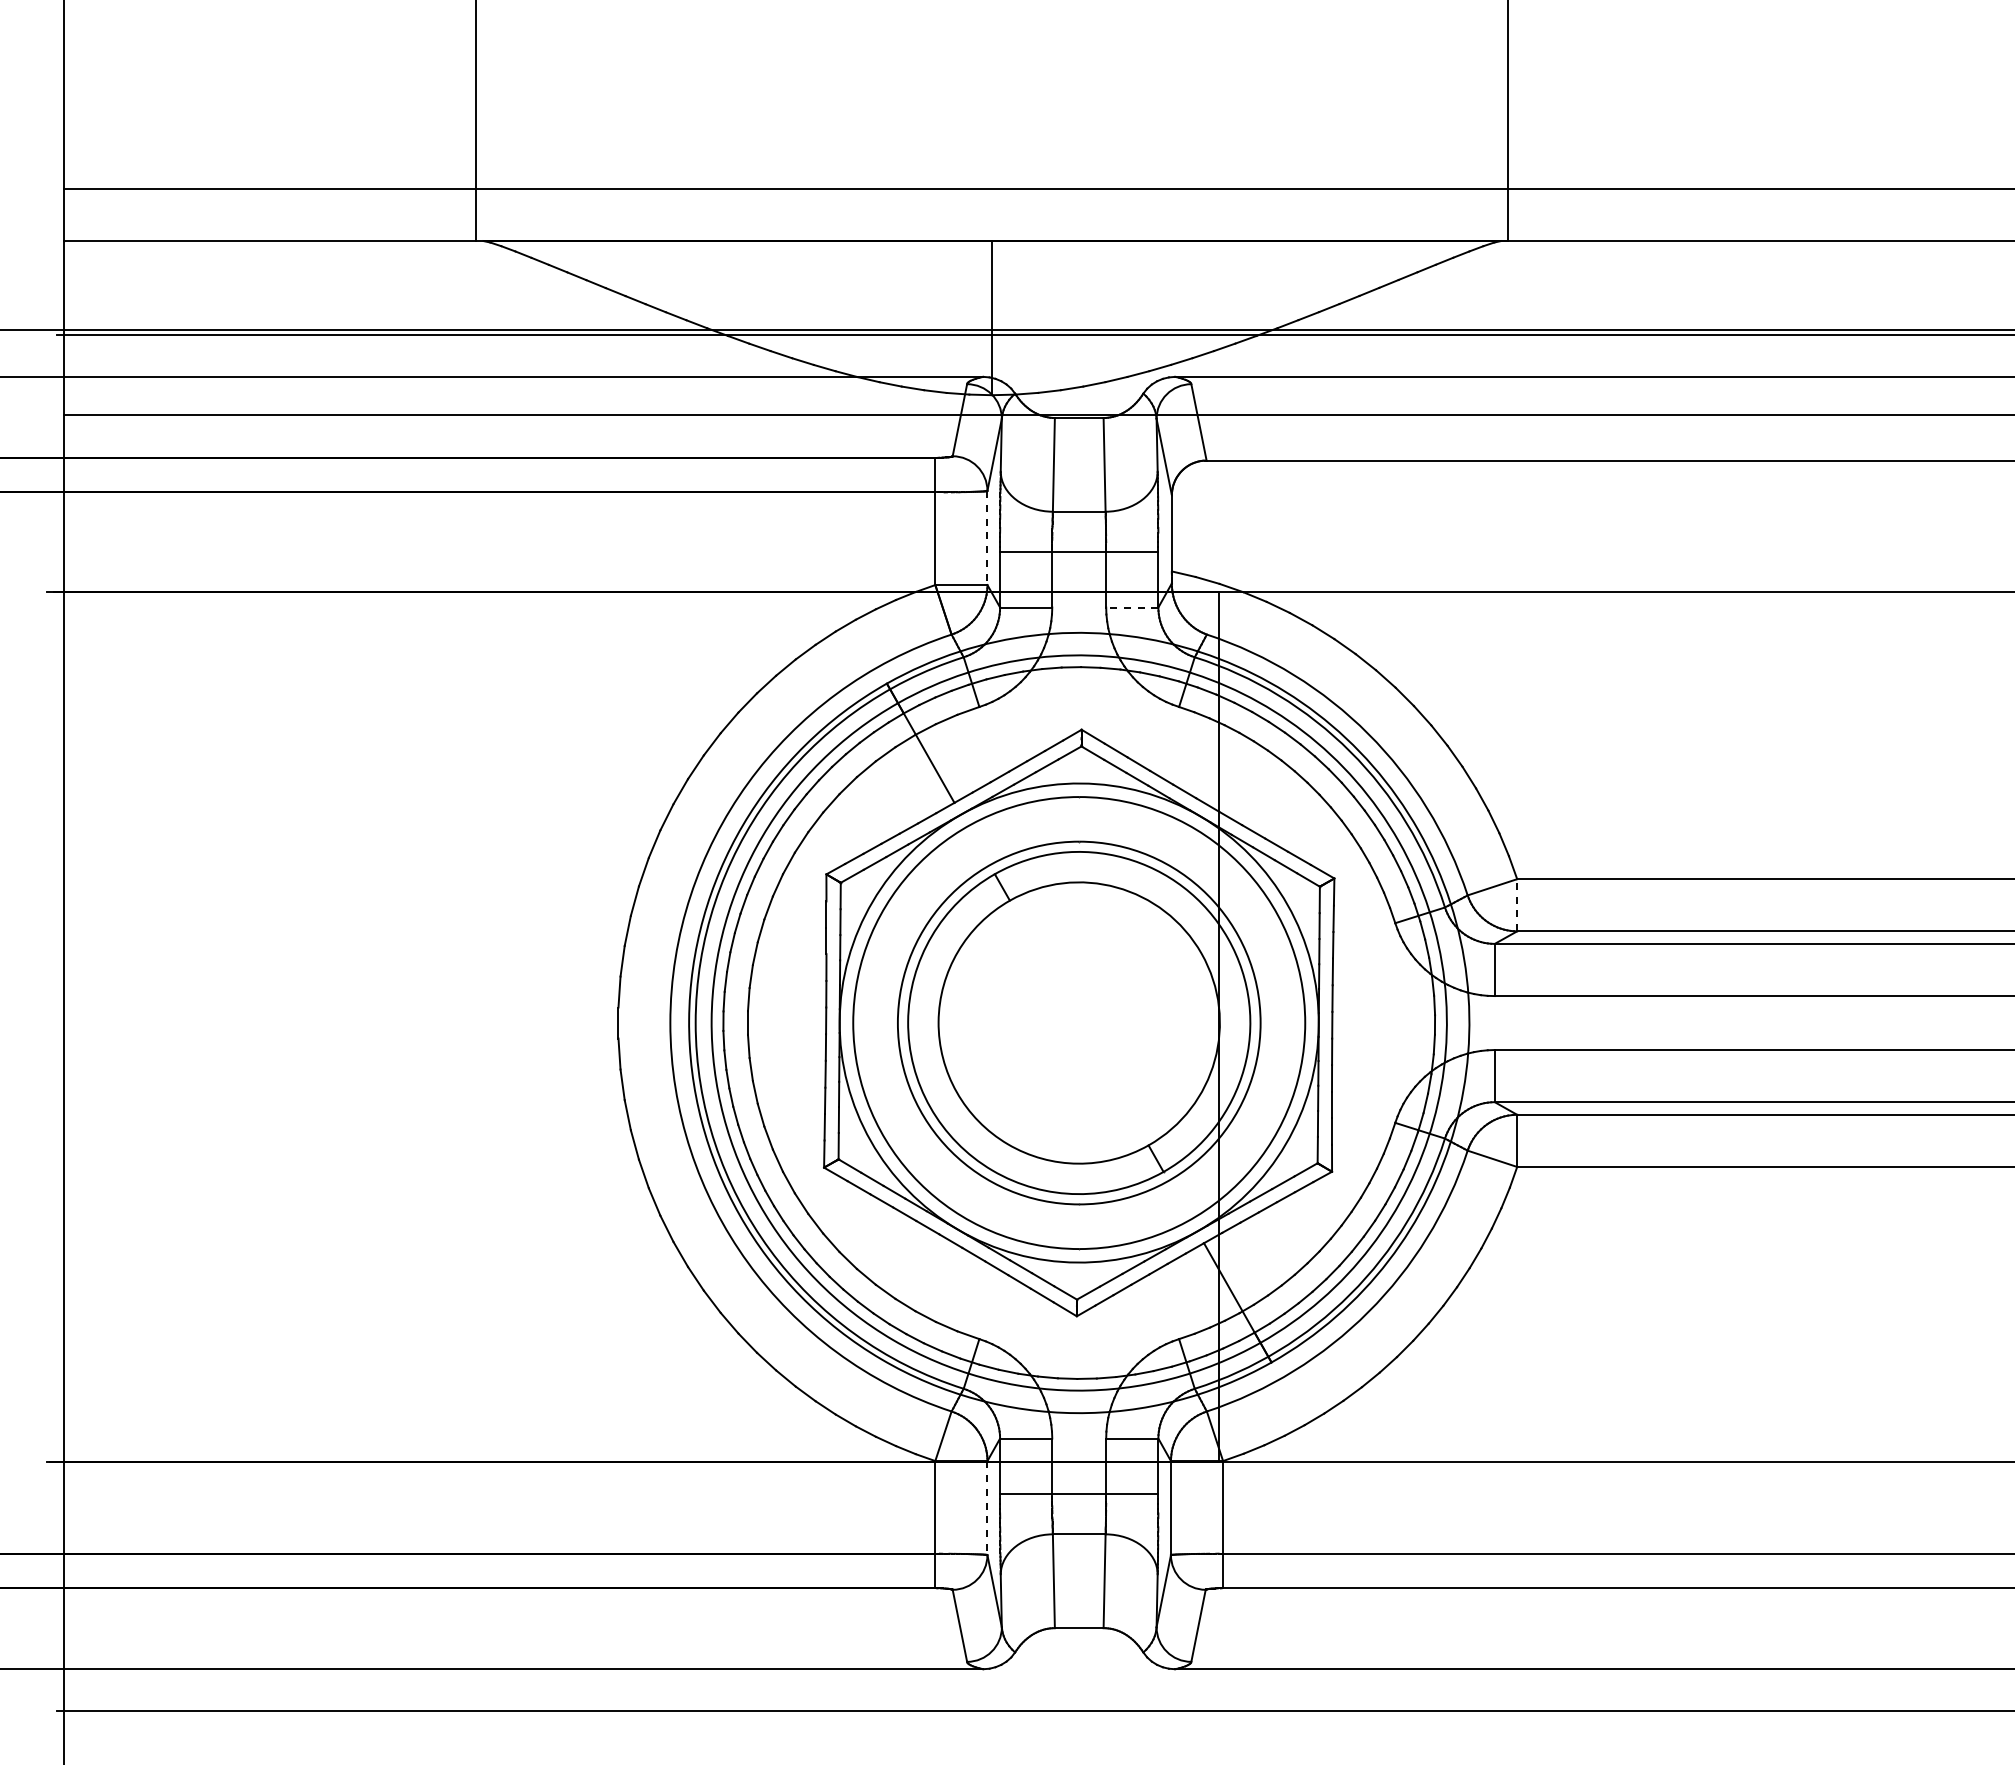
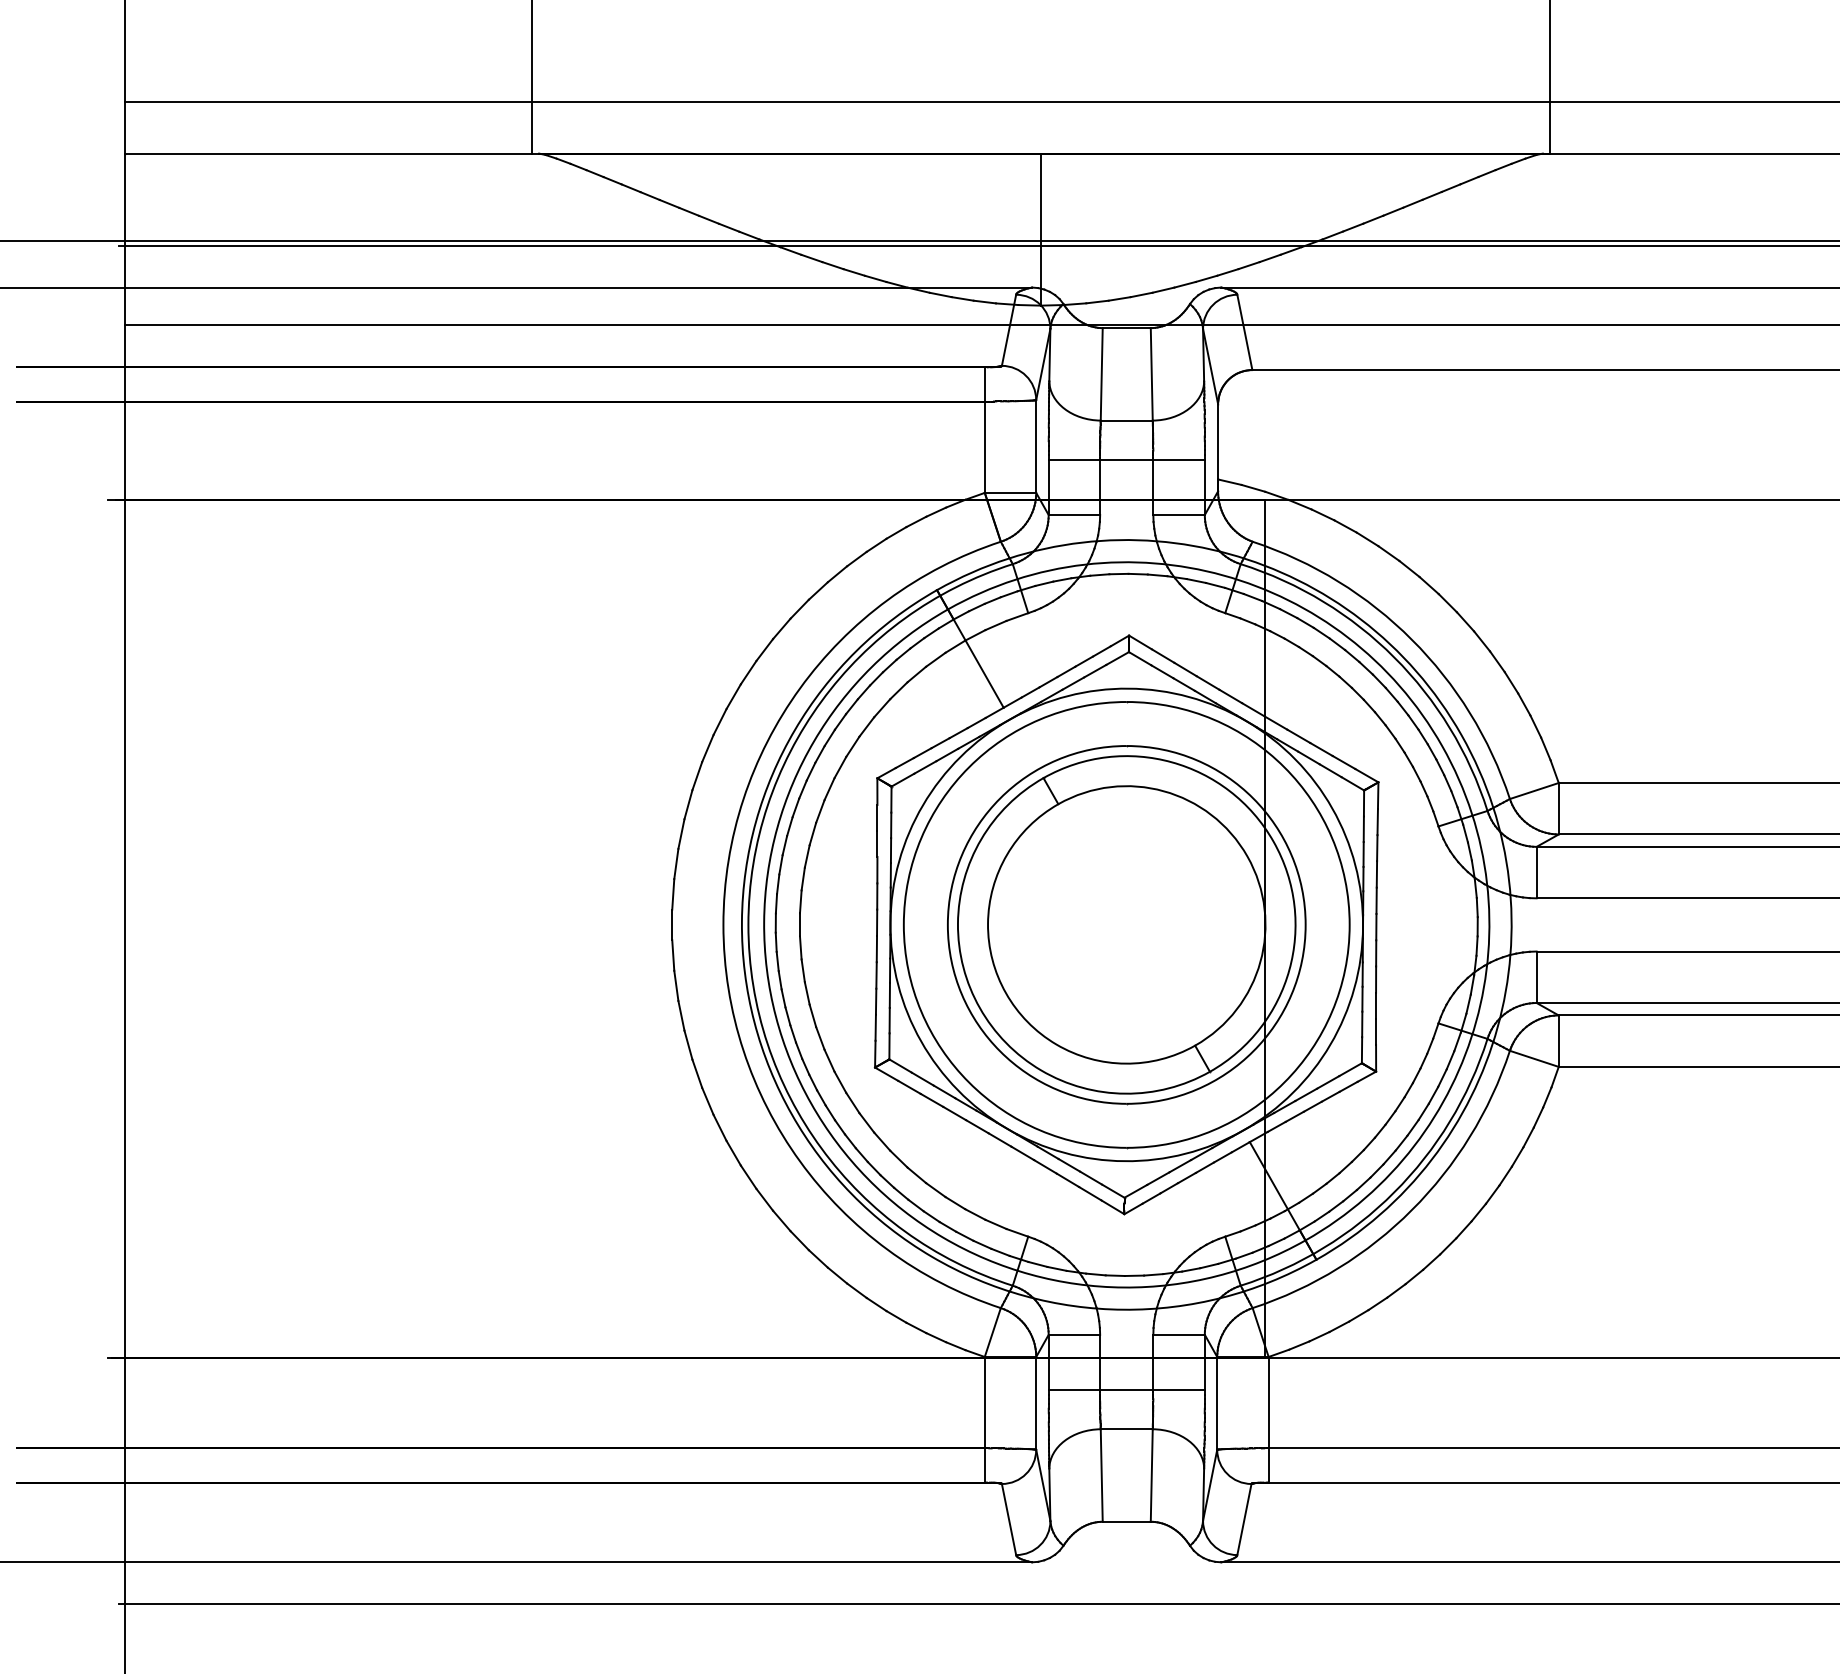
line: (987, 538) -> (1036, 446), dashed -> solid
line: (1131, 607) -> (1178, 515), dashed -> solid
line: (1517, 904) -> (1559, 807), dashed -> solid
line: (987, 1508) -> (1036, 1403), dashed -> solid

